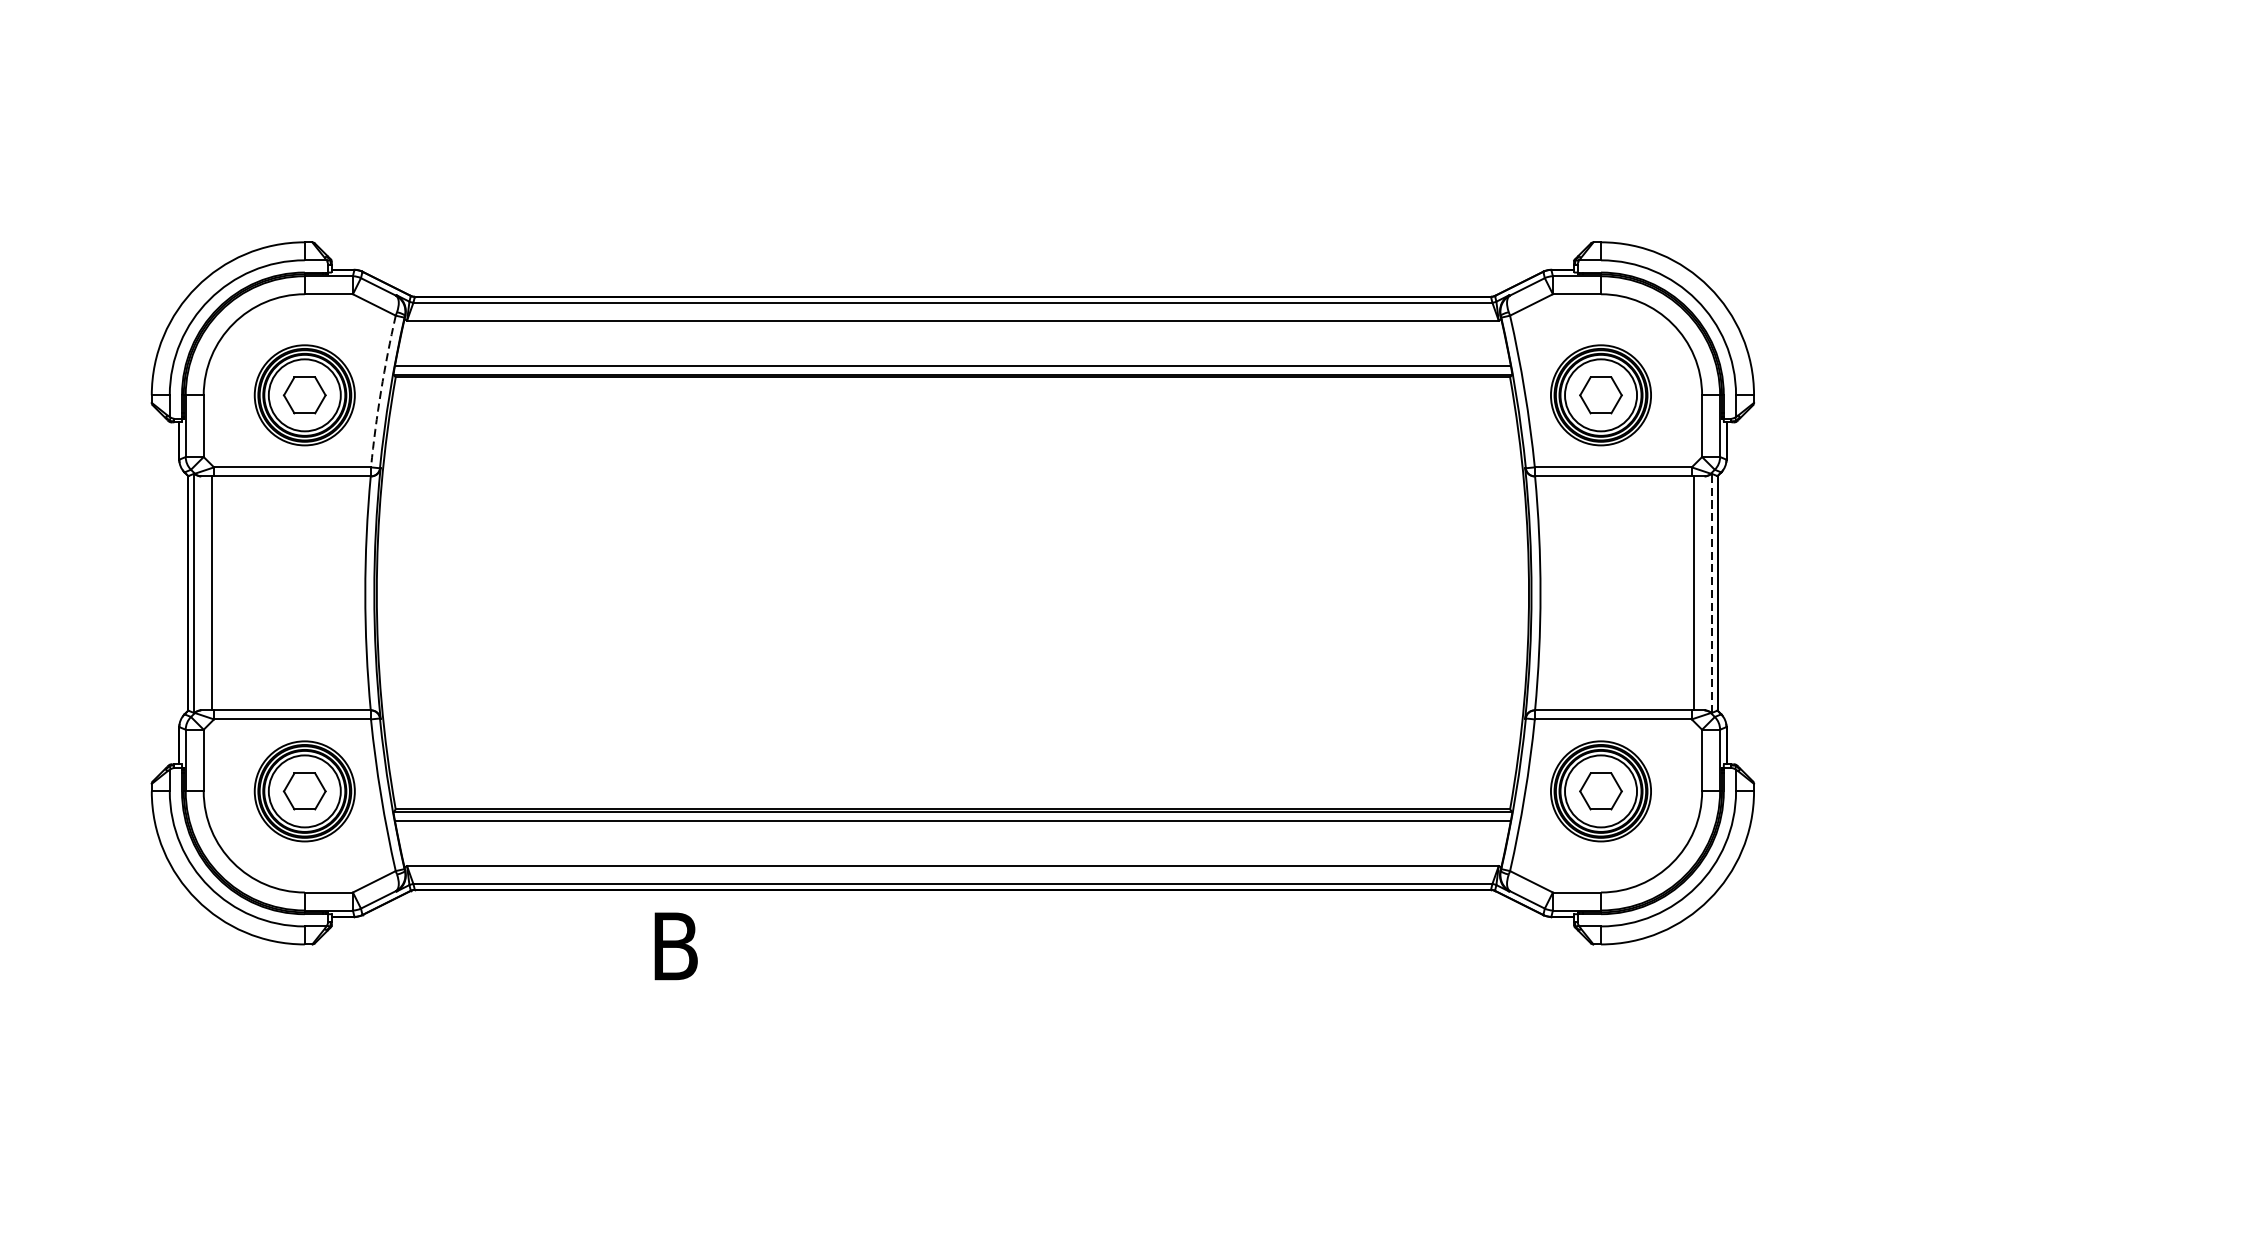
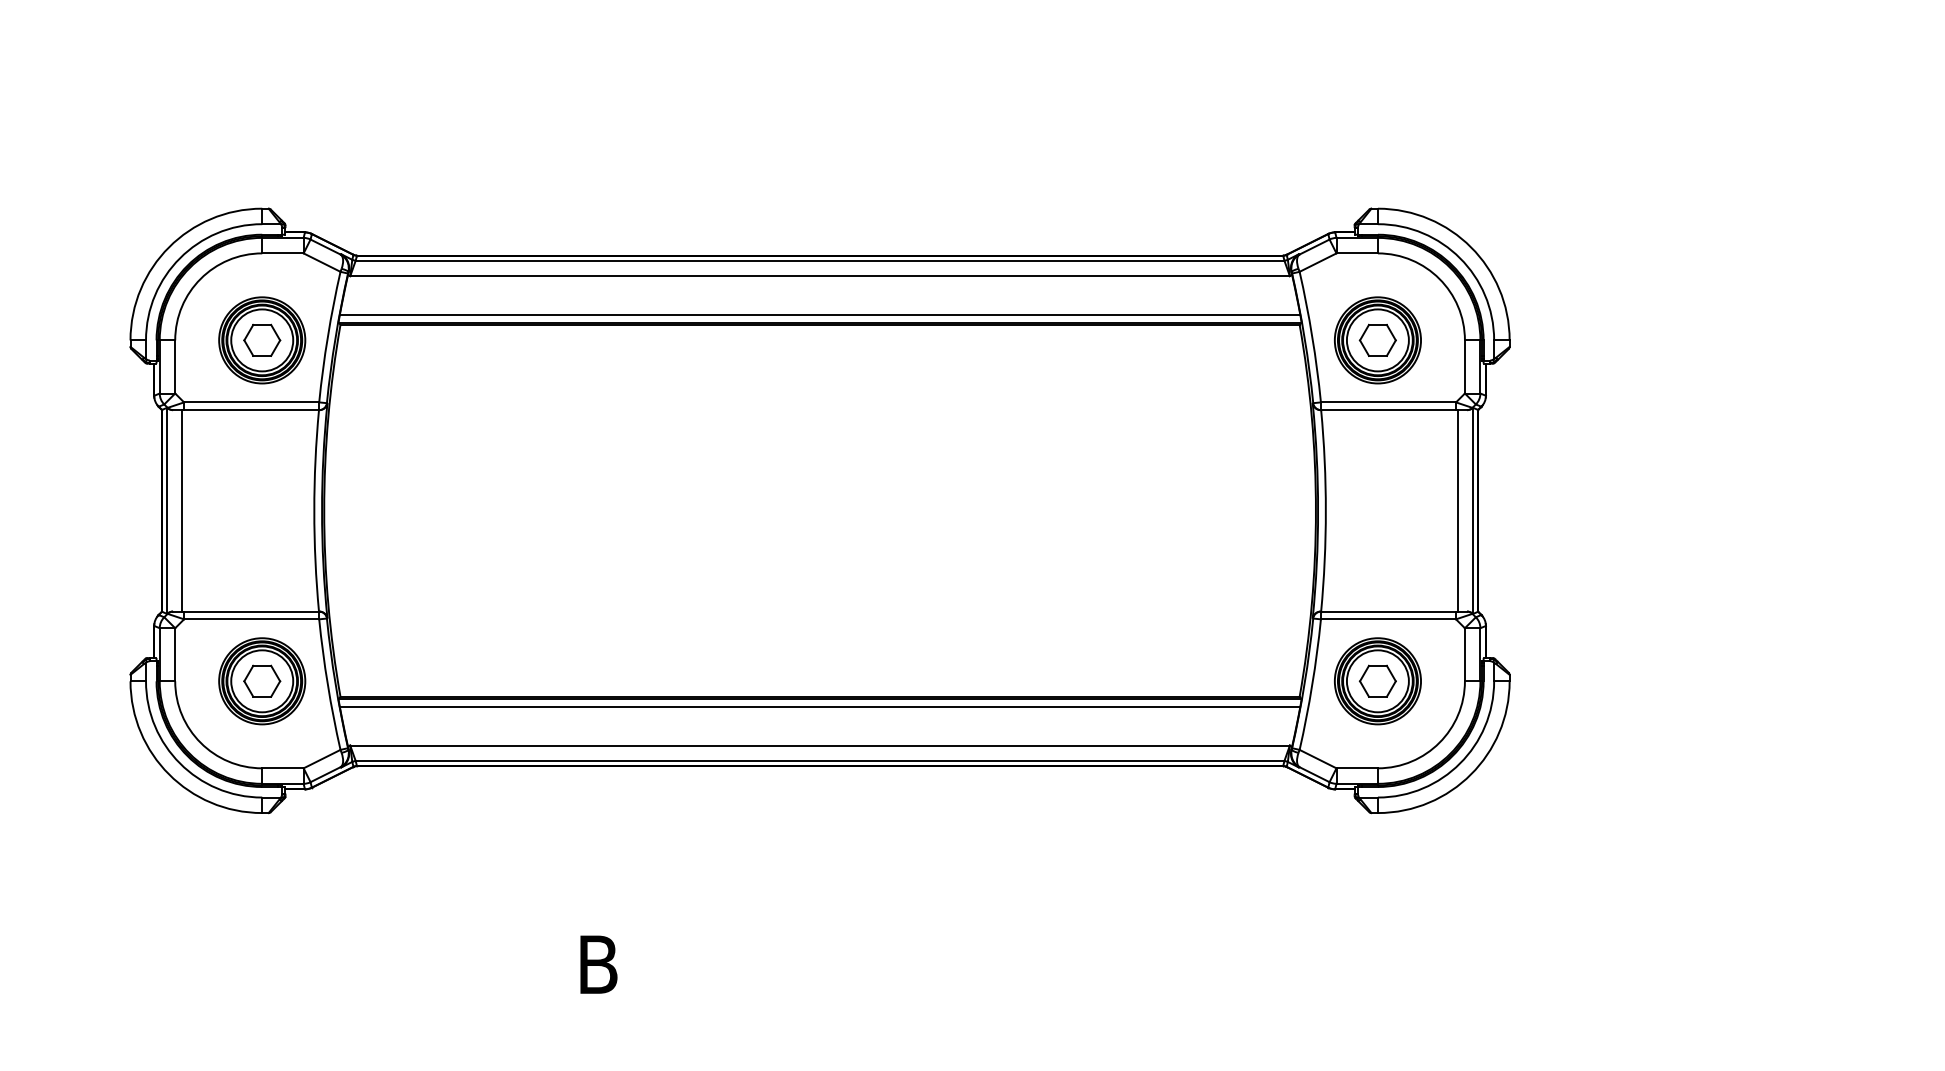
arc: (380, 390) -> (327, 336), dashed -> solid
line: (1712, 592) -> (1473, 510), dashed -> solid
text: (675, 946) -> (598, 964), moved

